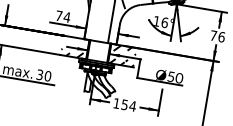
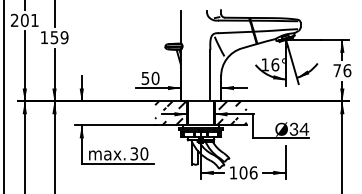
text: (63, 16) -> (150, 78), 74 -> 50
hatch: (75, 41) -> (170, 105), added
text: (175, 76) -> (299, 128), Ø50 -> Ø34
text: (128, 105) -> (248, 172), 154 -> 106

